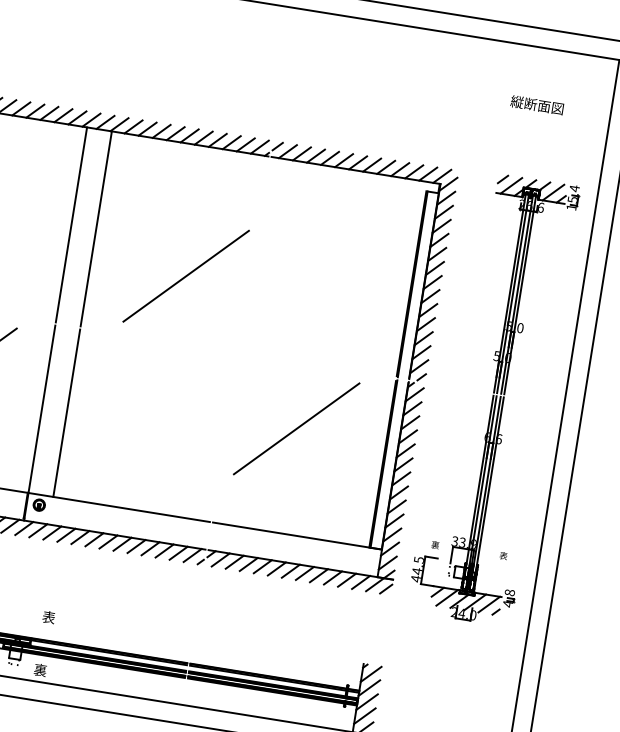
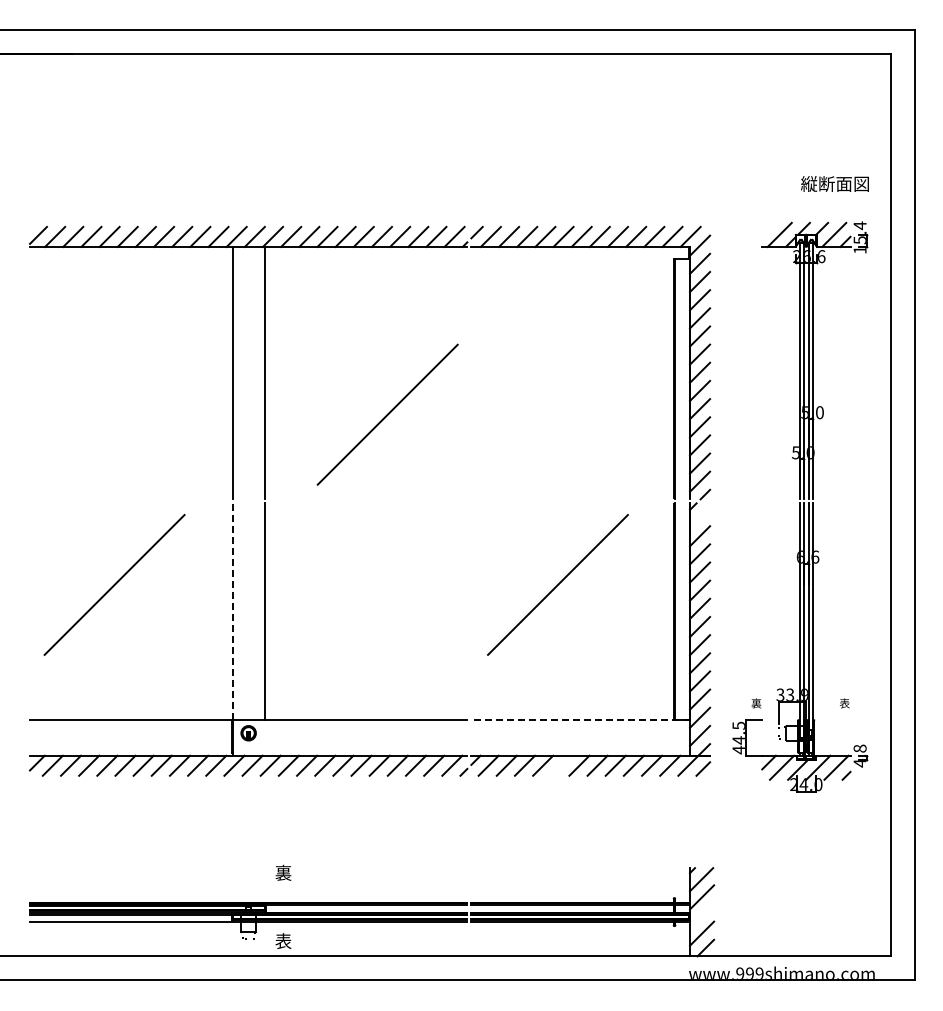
text: (536, 104) -> (834, 183), moved
line: (502, 179) -> (767, 228), removed
line: (415, 395) -> (700, 518), removed
line: (41, 409) -> (232, 611), solid -> dashed
line: (297, 536) -> (580, 720), solid -> dashed
line: (277, 568) -> (561, 765), removed
text: (48, 617) -> (283, 873), 表 -> 裏
text: (40, 670) -> (283, 941), 裏 -> 表
line: (367, 702) -> (702, 915), removed

